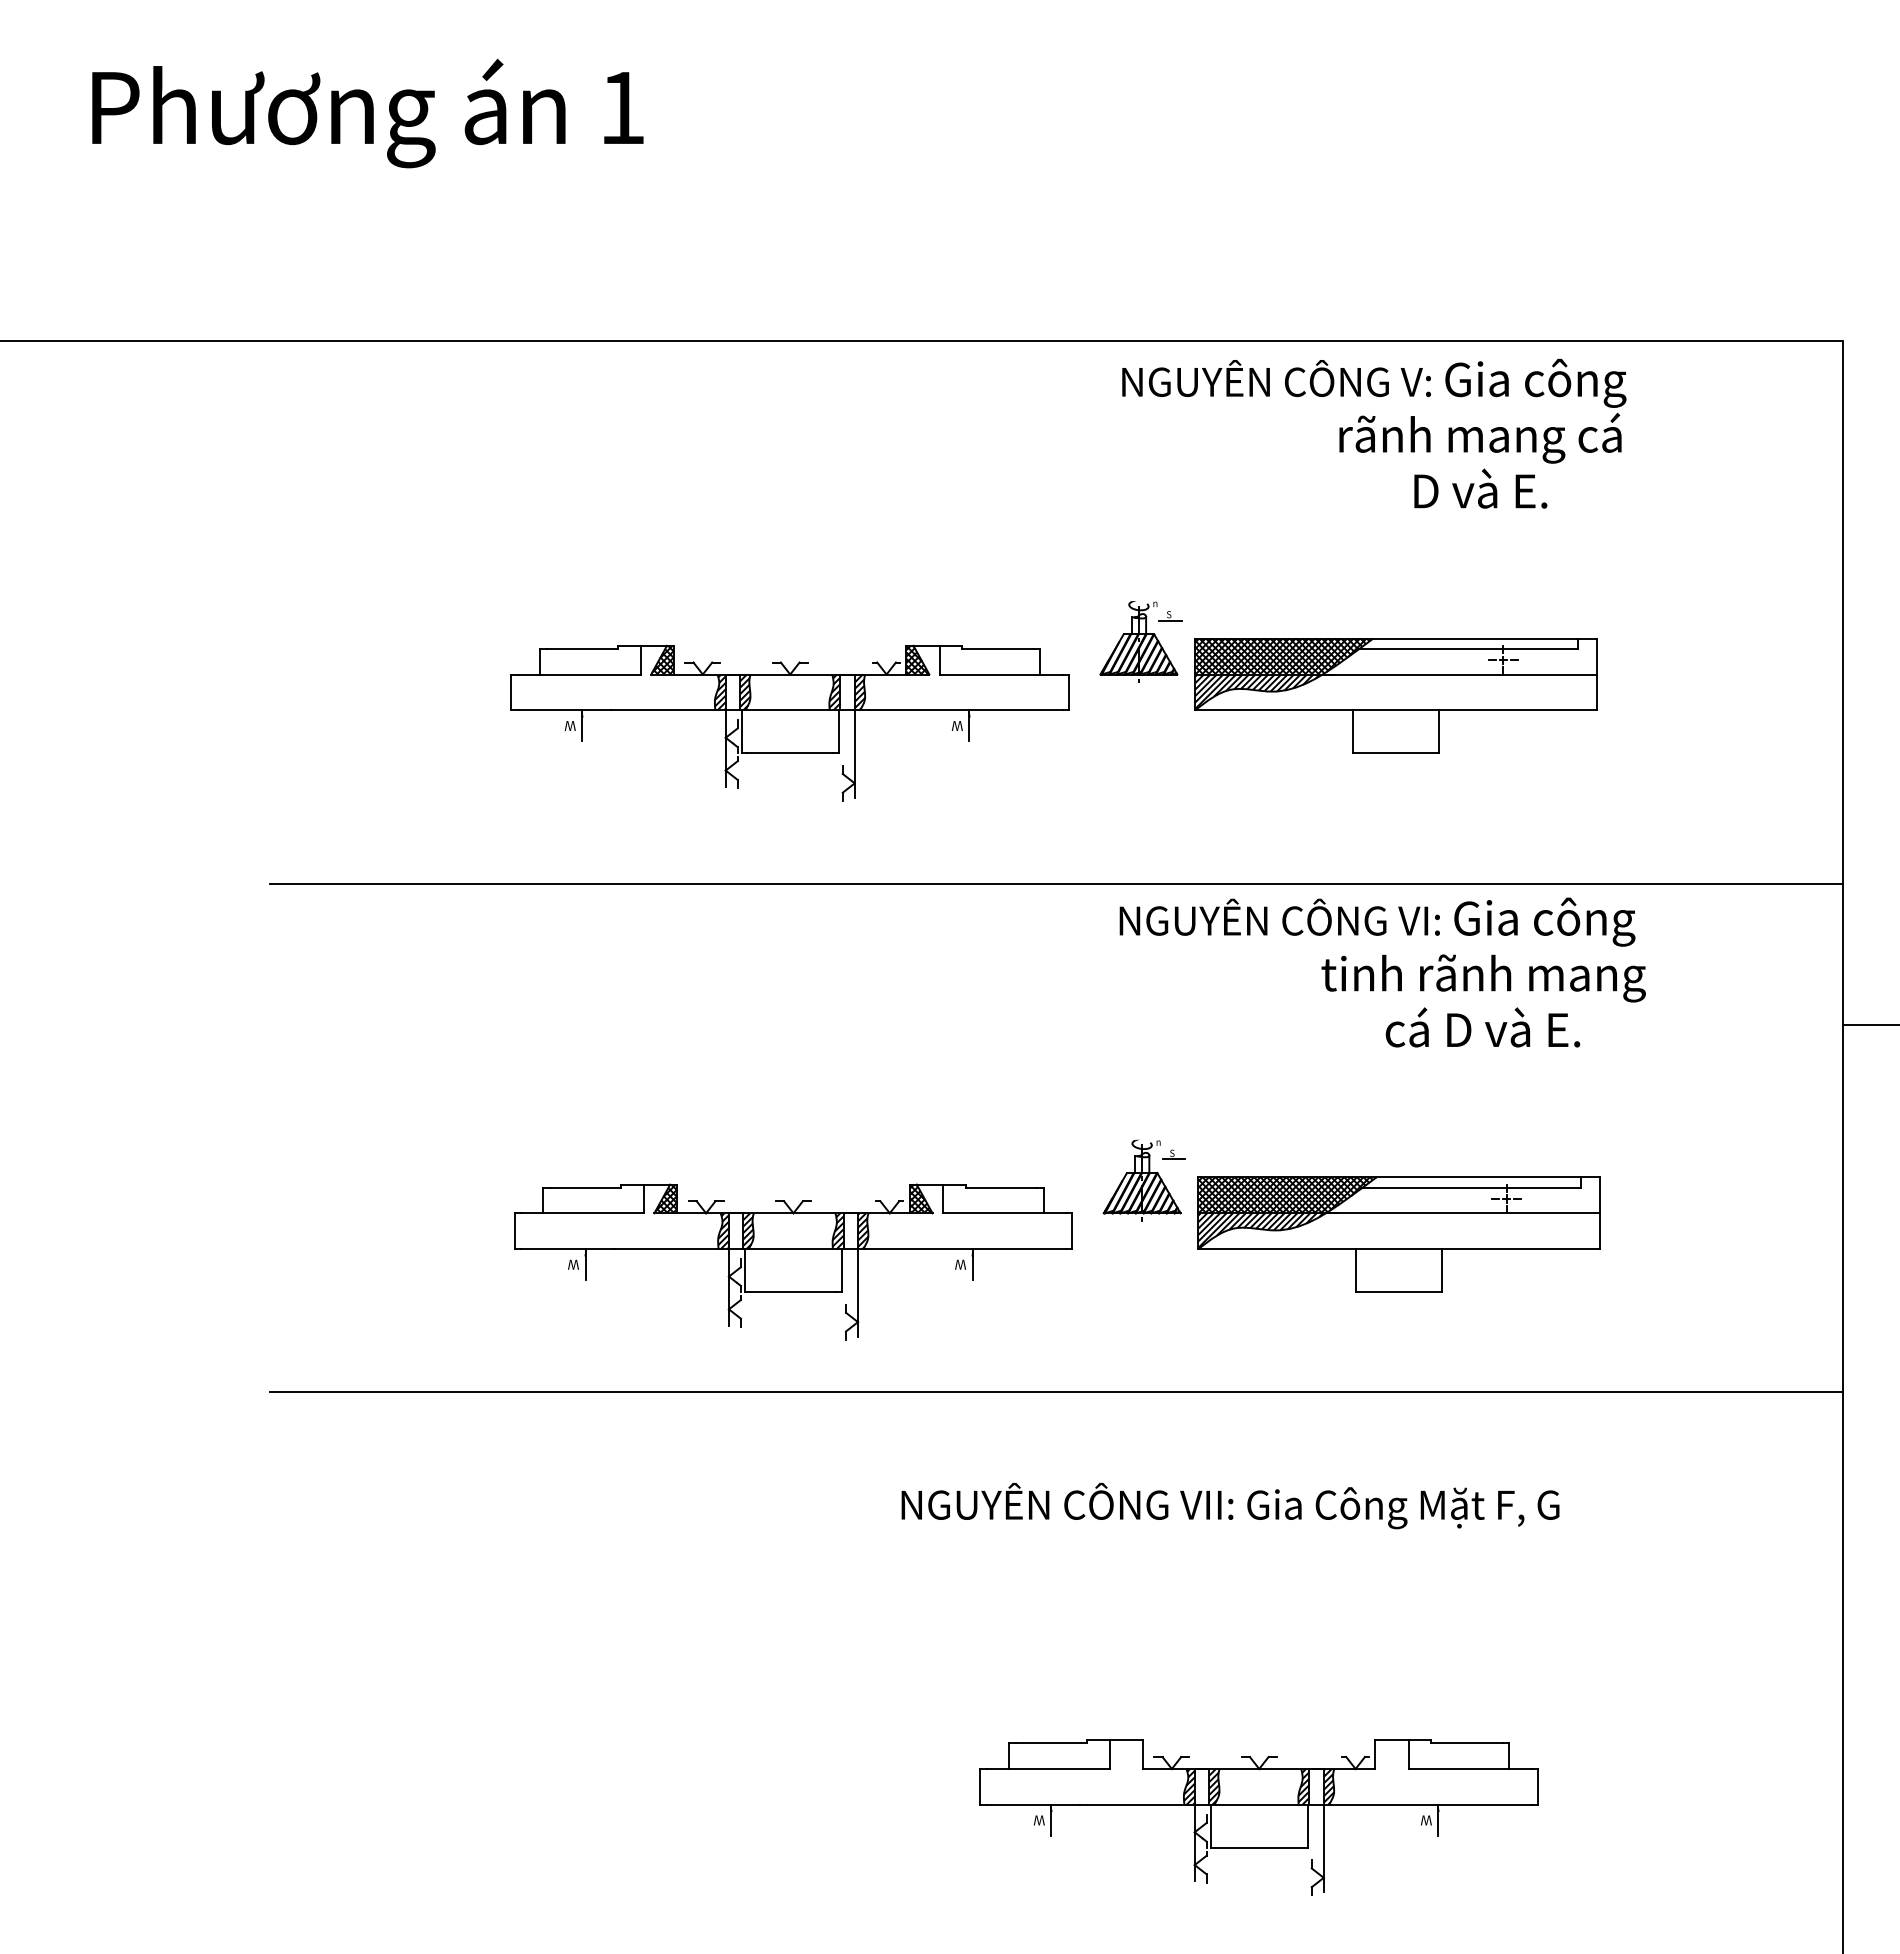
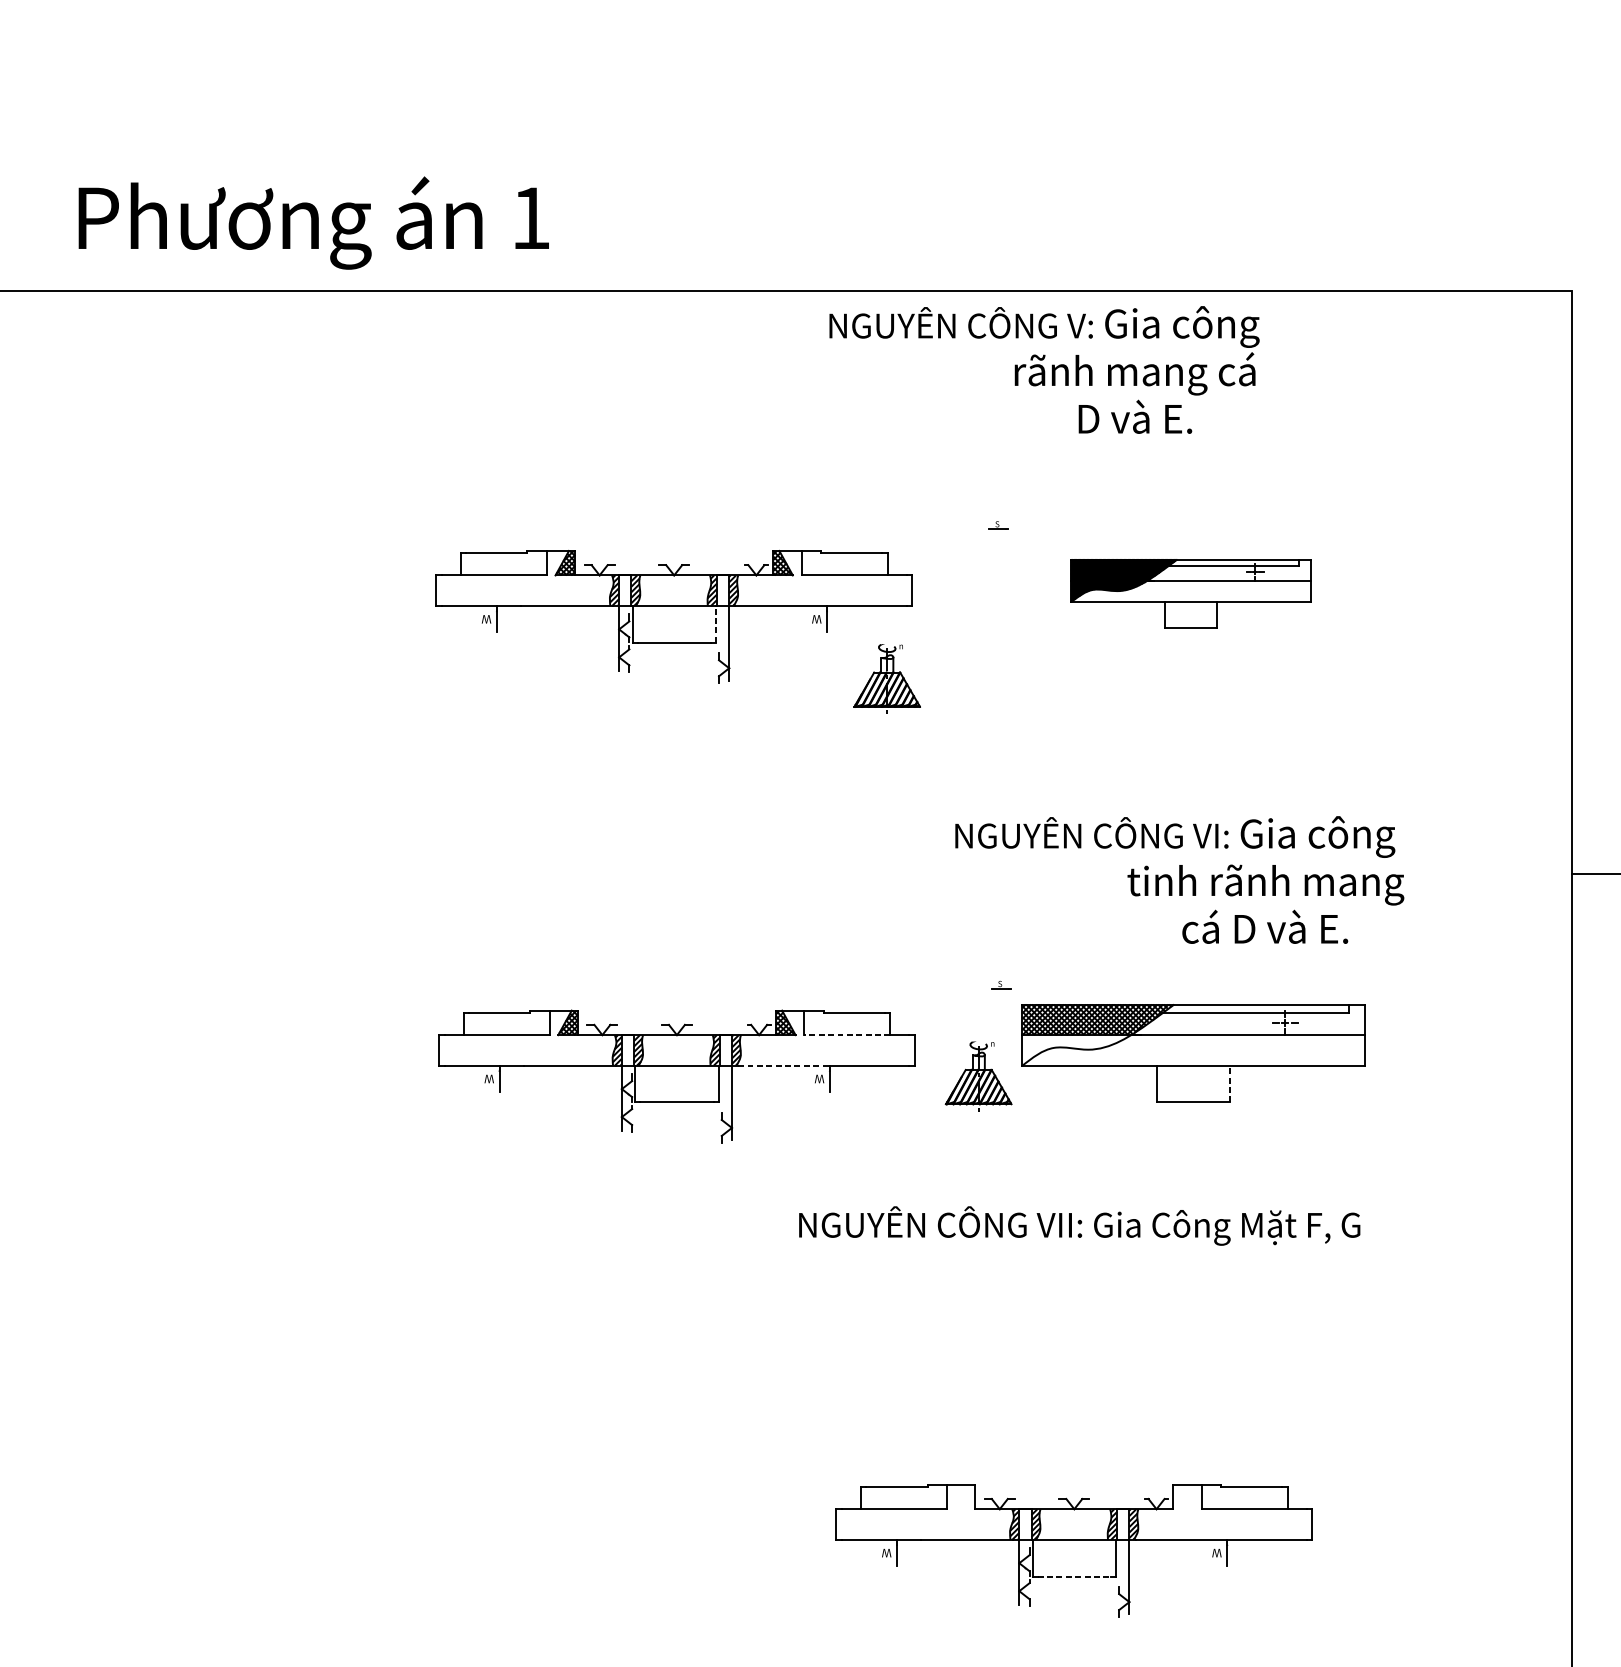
text: (367, 113) -> (313, 223), moved
text: (1374, 433) -> (1044, 369), moved
part: (1138, 641) -> (886, 678), moved
part: (1395, 695) -> (1190, 593), size x0.7
line: (838, 731) -> (715, 624), solid -> dashed
line: (1056, 884) -> (901, 754), removed
text: (1382, 972) -> (1179, 879), moved
part: (1141, 1180) -> (978, 1076), moved
line: (992, 1213) -> (846, 1035), solid -> dashed
hatch: (1260, 1230) -> (1075, 1049), removed
line: (918, 1249) -> (783, 1065), solid -> dashed
line: (1442, 1270) -> (1230, 1083), solid -> dashed
line: (1056, 1391) -> (901, 1187), removed
text: (1230, 1506) -> (1079, 1226), moved
line: (1259, 1847) -> (1074, 1576), solid -> dashed

